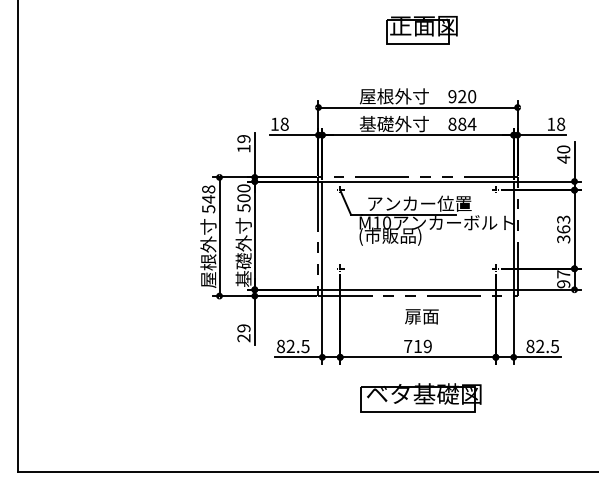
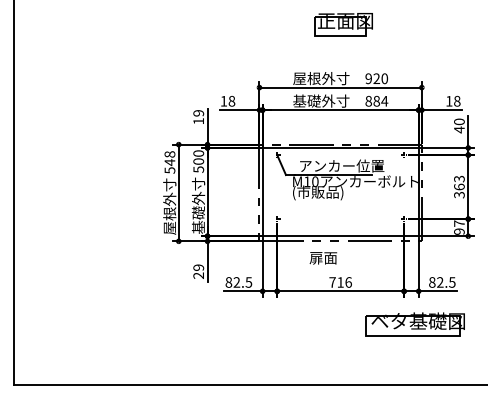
text: (421, 316) -> (323, 258), moved
text: (427, 346) -> (348, 282), 719 -> 716
part: (420, 397) -> (415, 324), moved

